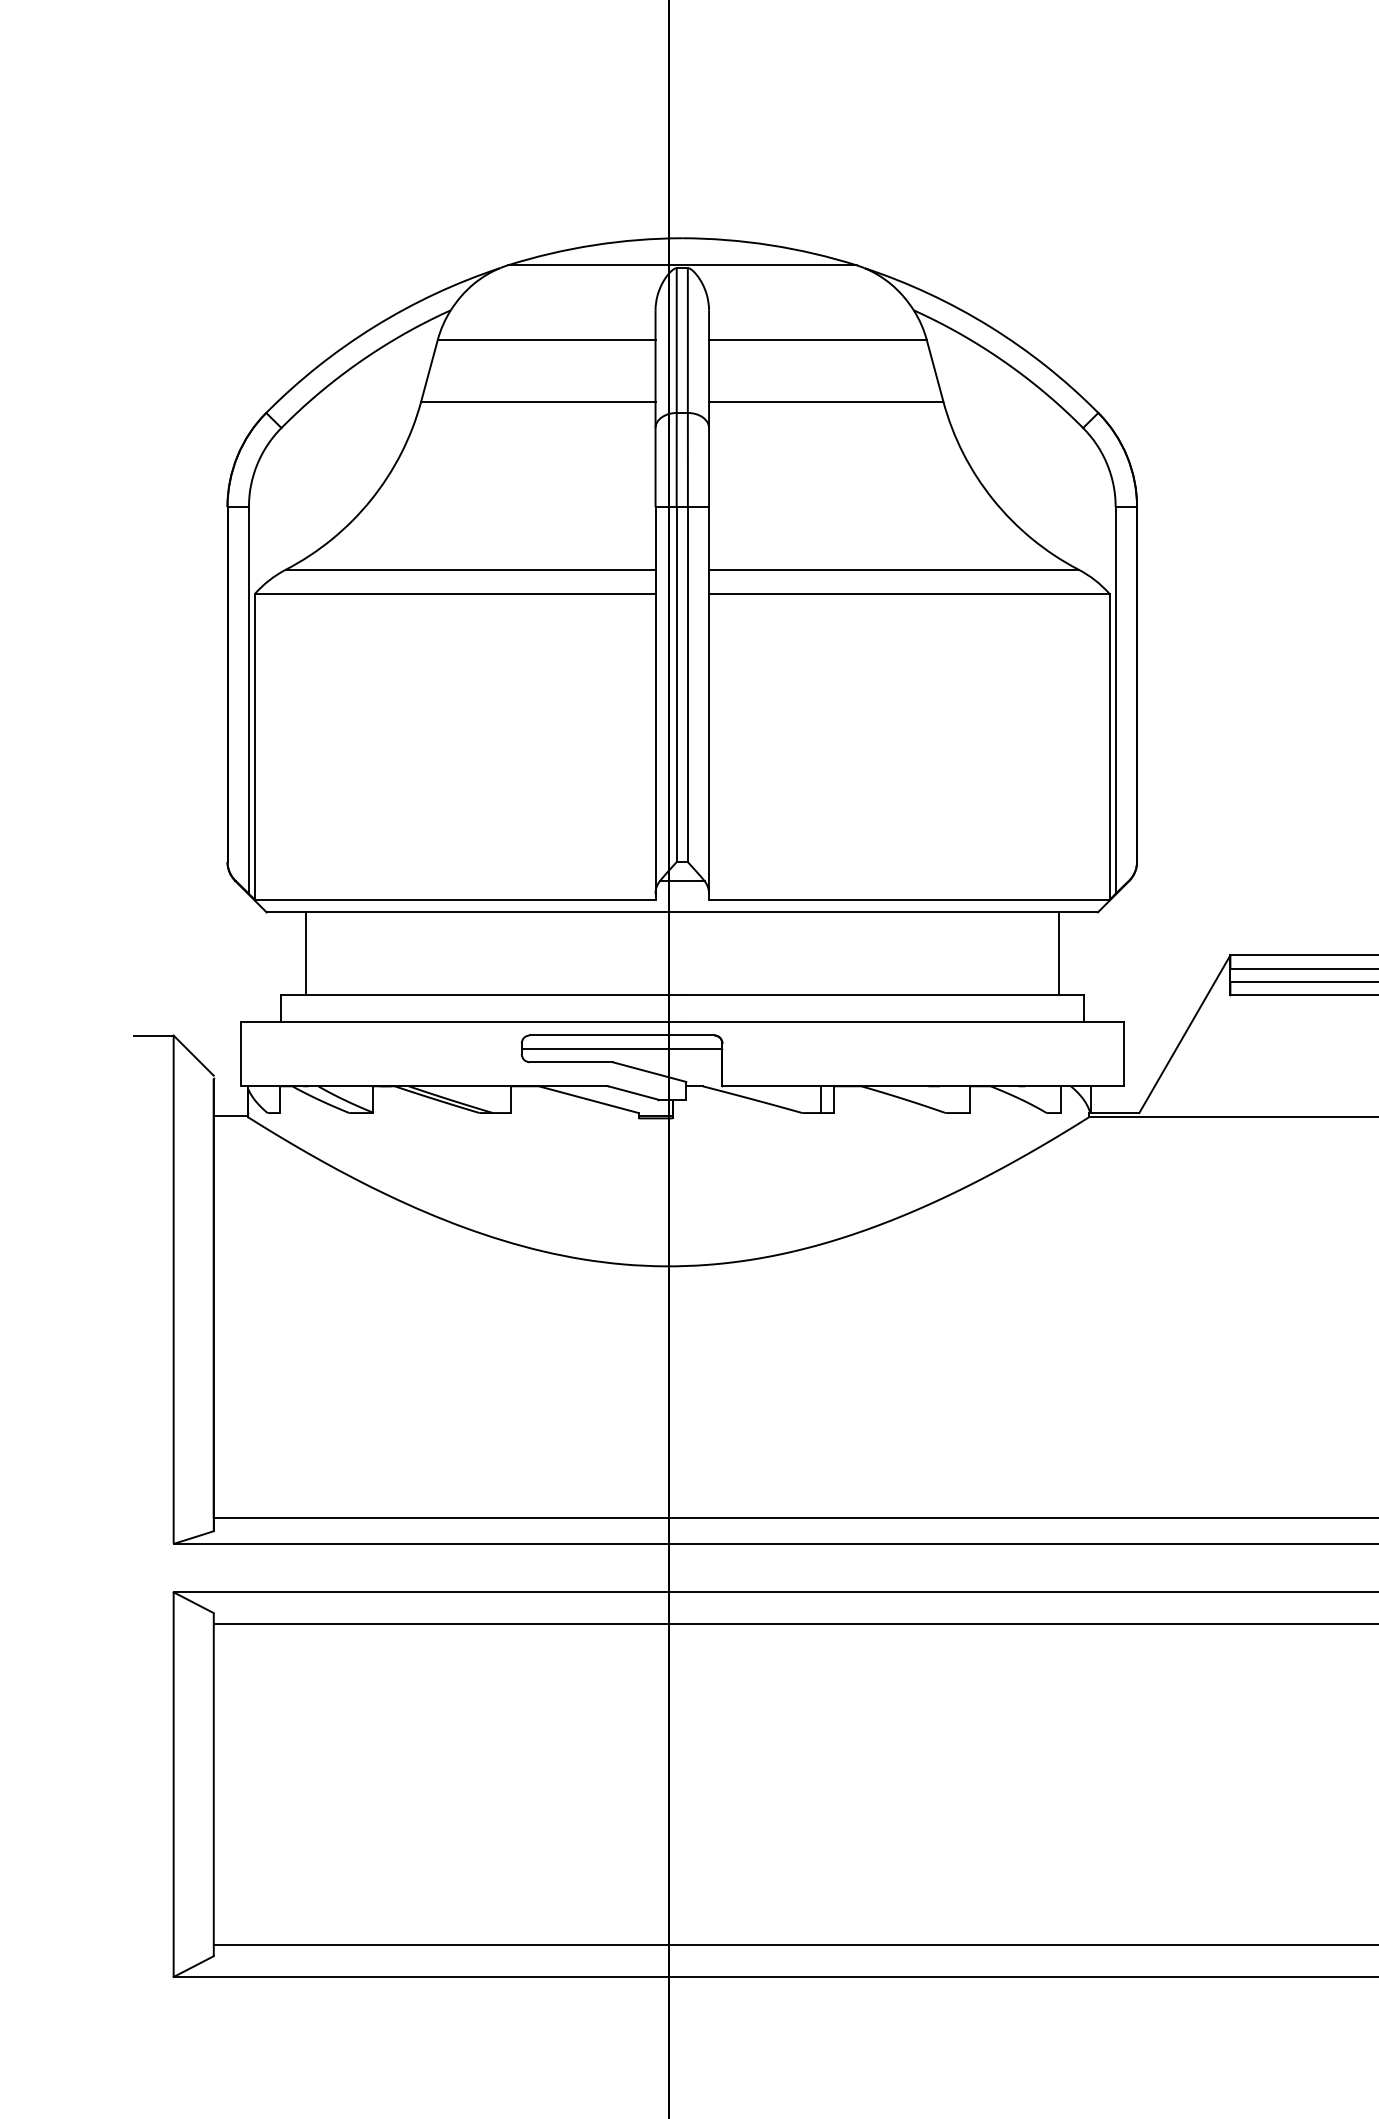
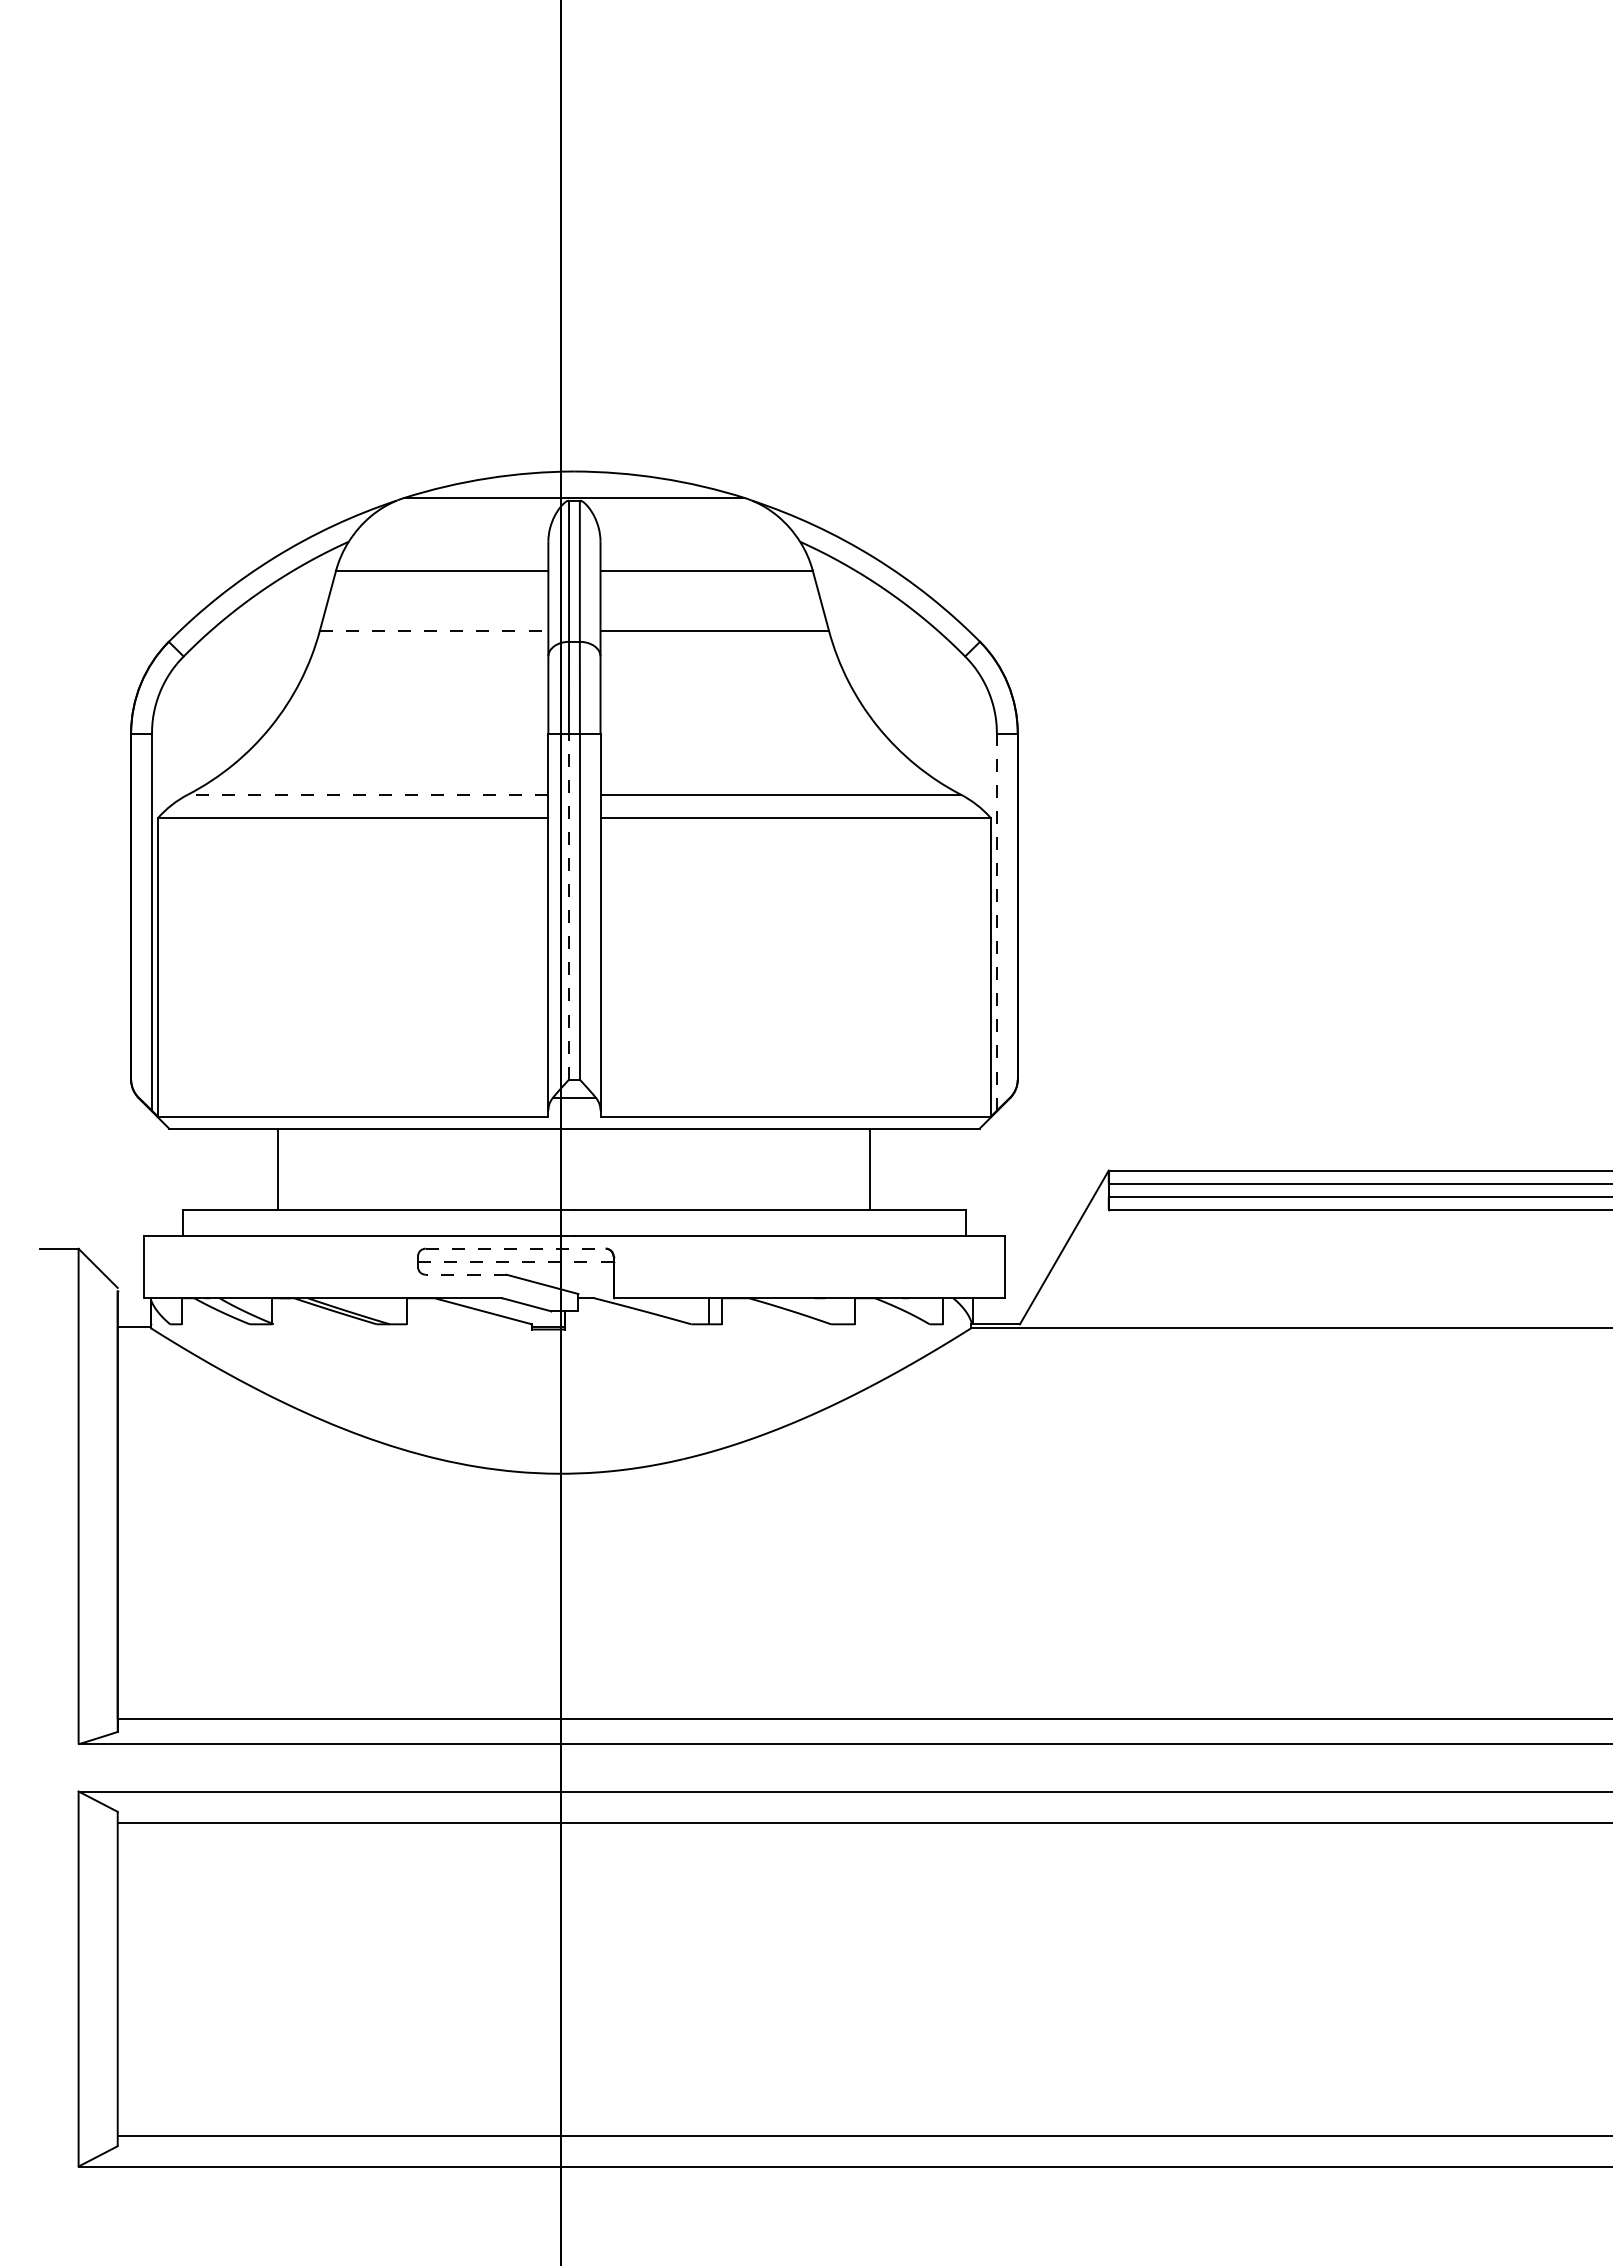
line: (538, 401) -> (434, 630), solid -> dashed
line: (470, 569) -> (367, 794), solid -> dashed
line: (676, 684) -> (568, 906), solid -> dashed
line: (1115, 700) -> (996, 922), solid -> dashed
line: (305, 953) -> (278, 1168), moved
line: (1058, 953) -> (869, 1168), moved
line: (621, 1035) -> (515, 1248), solid -> dashed
line: (621, 1049) -> (515, 1262), solid -> dashed
line: (570, 1061) -> (465, 1274), solid -> dashed

